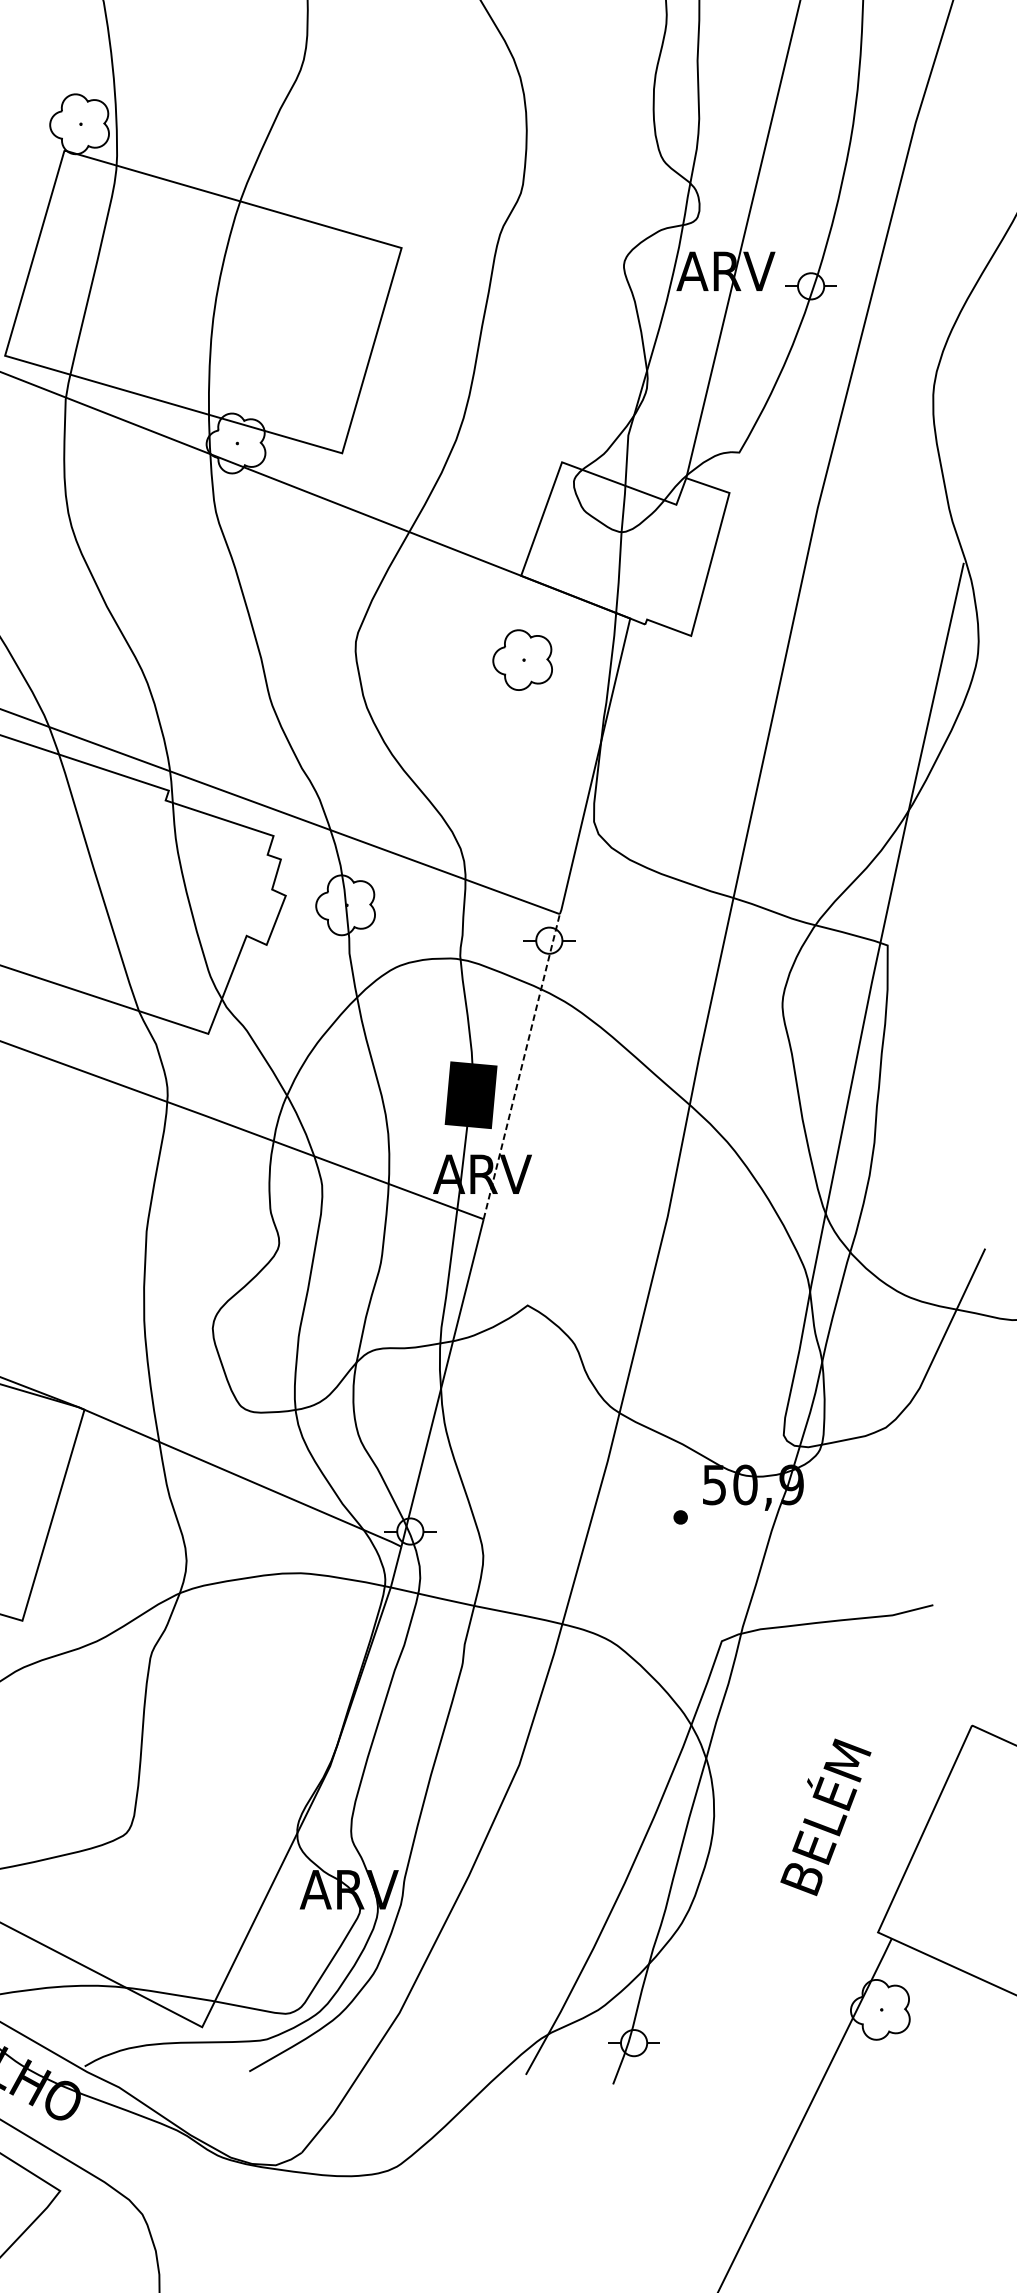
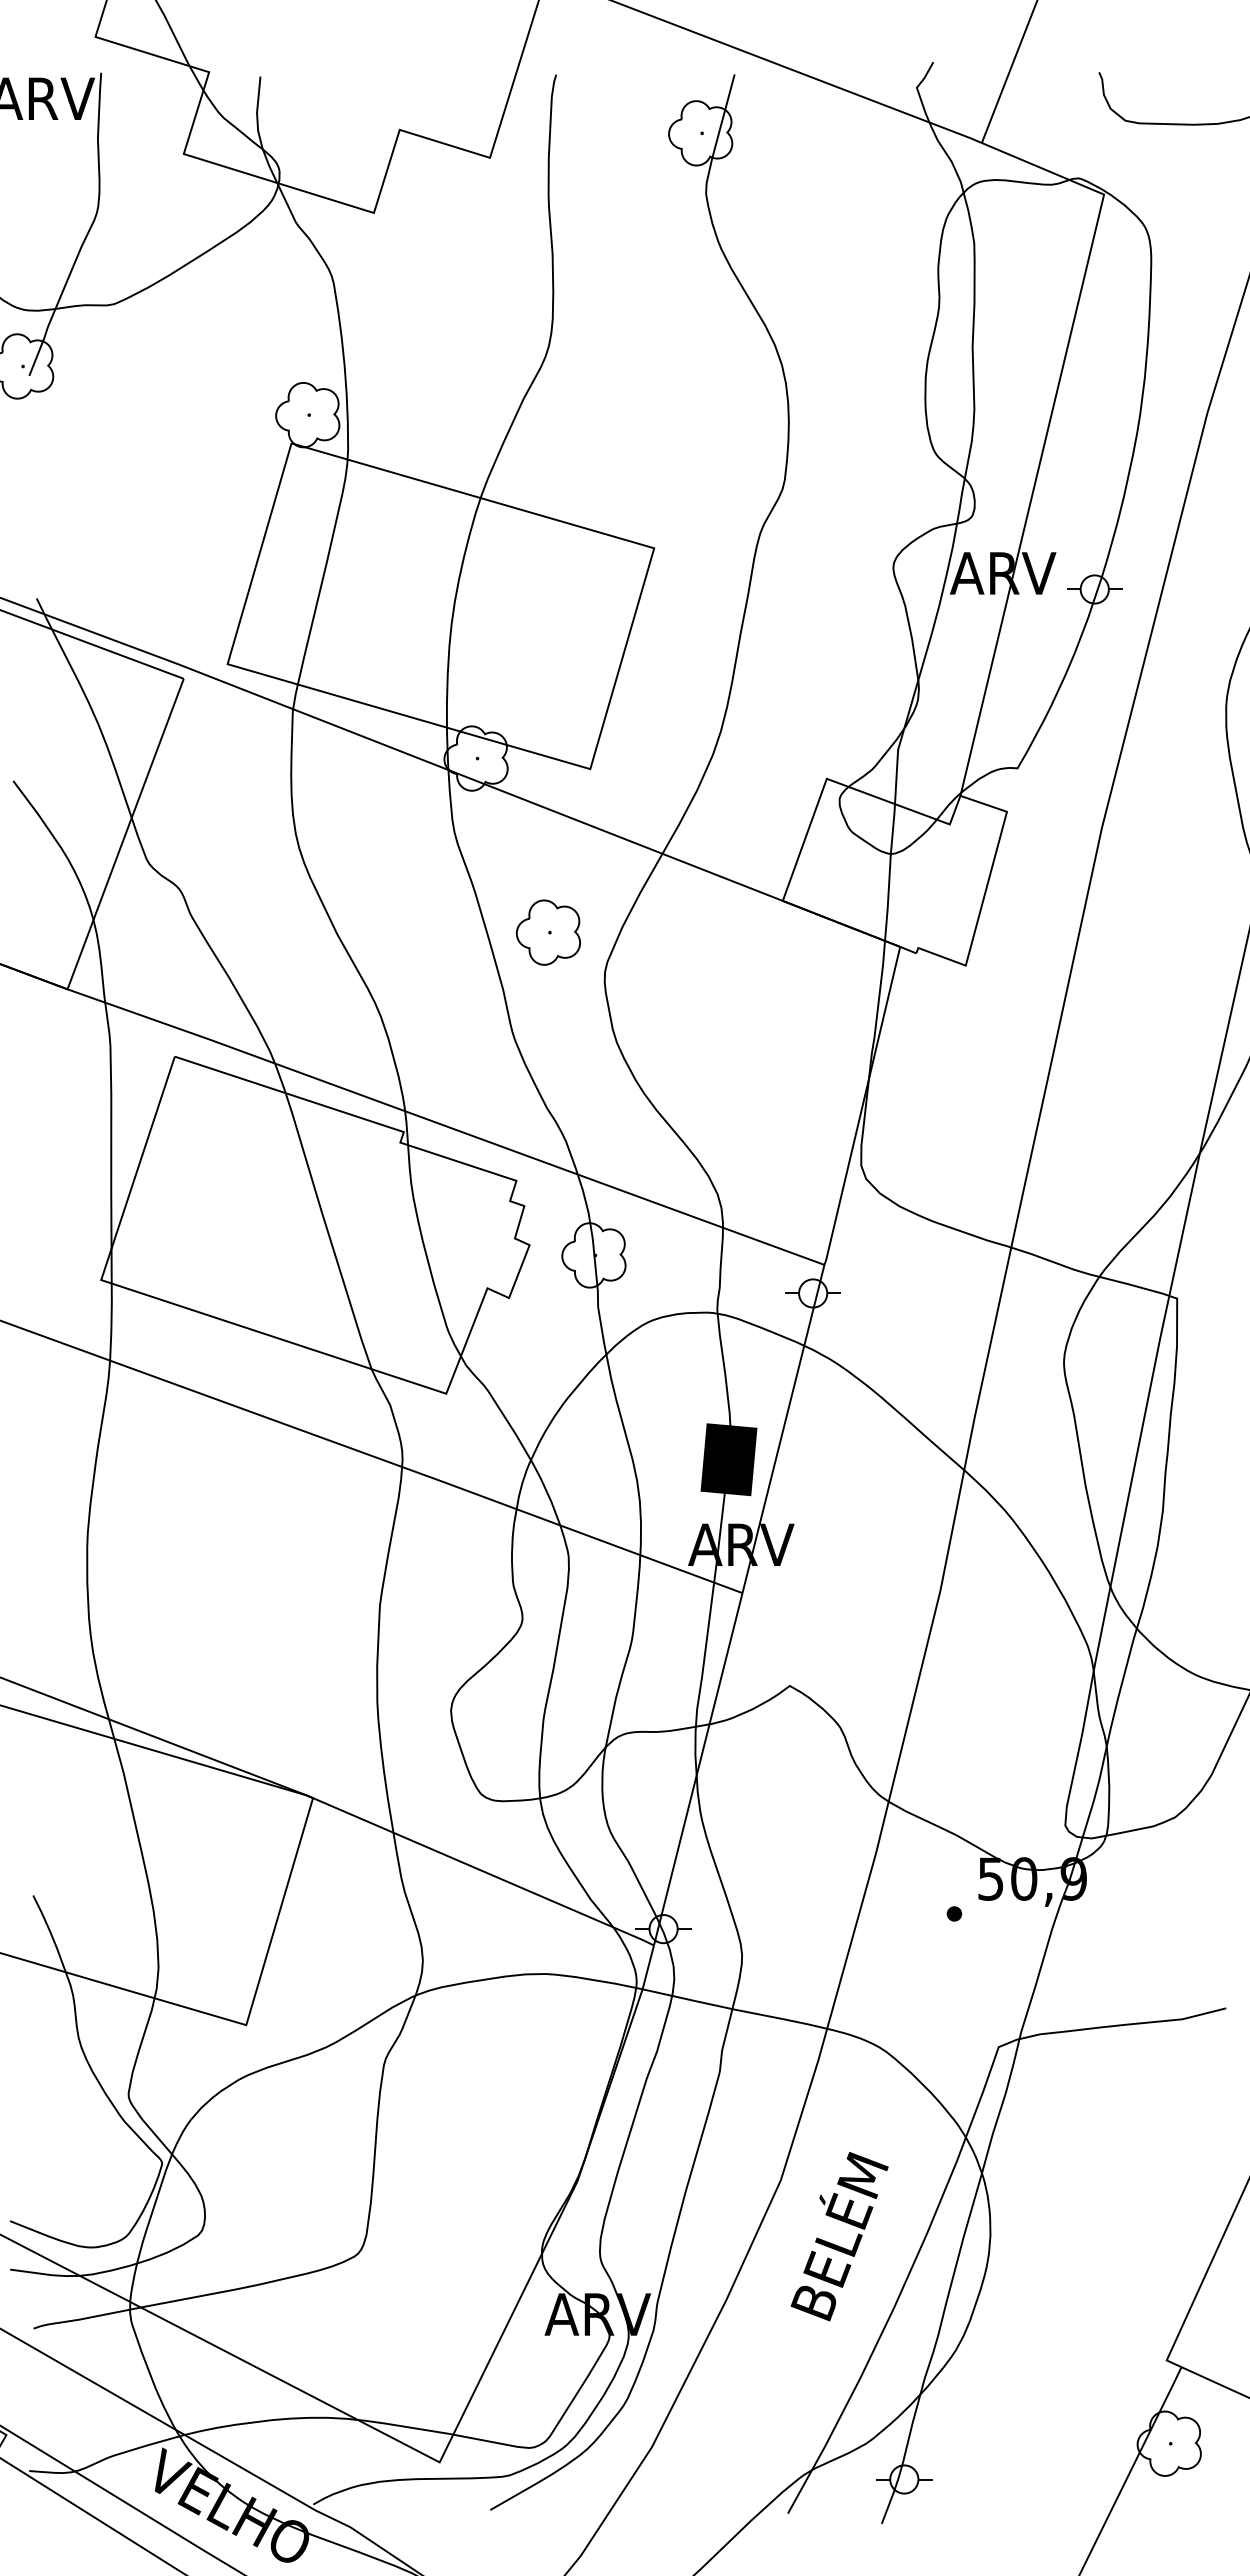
part: (522, 660) -> (548, 932), moved
line: (521, 1066) -> (783, 1428), dashed -> solid
text: (825, 1817) -> (839, 2236), moved

